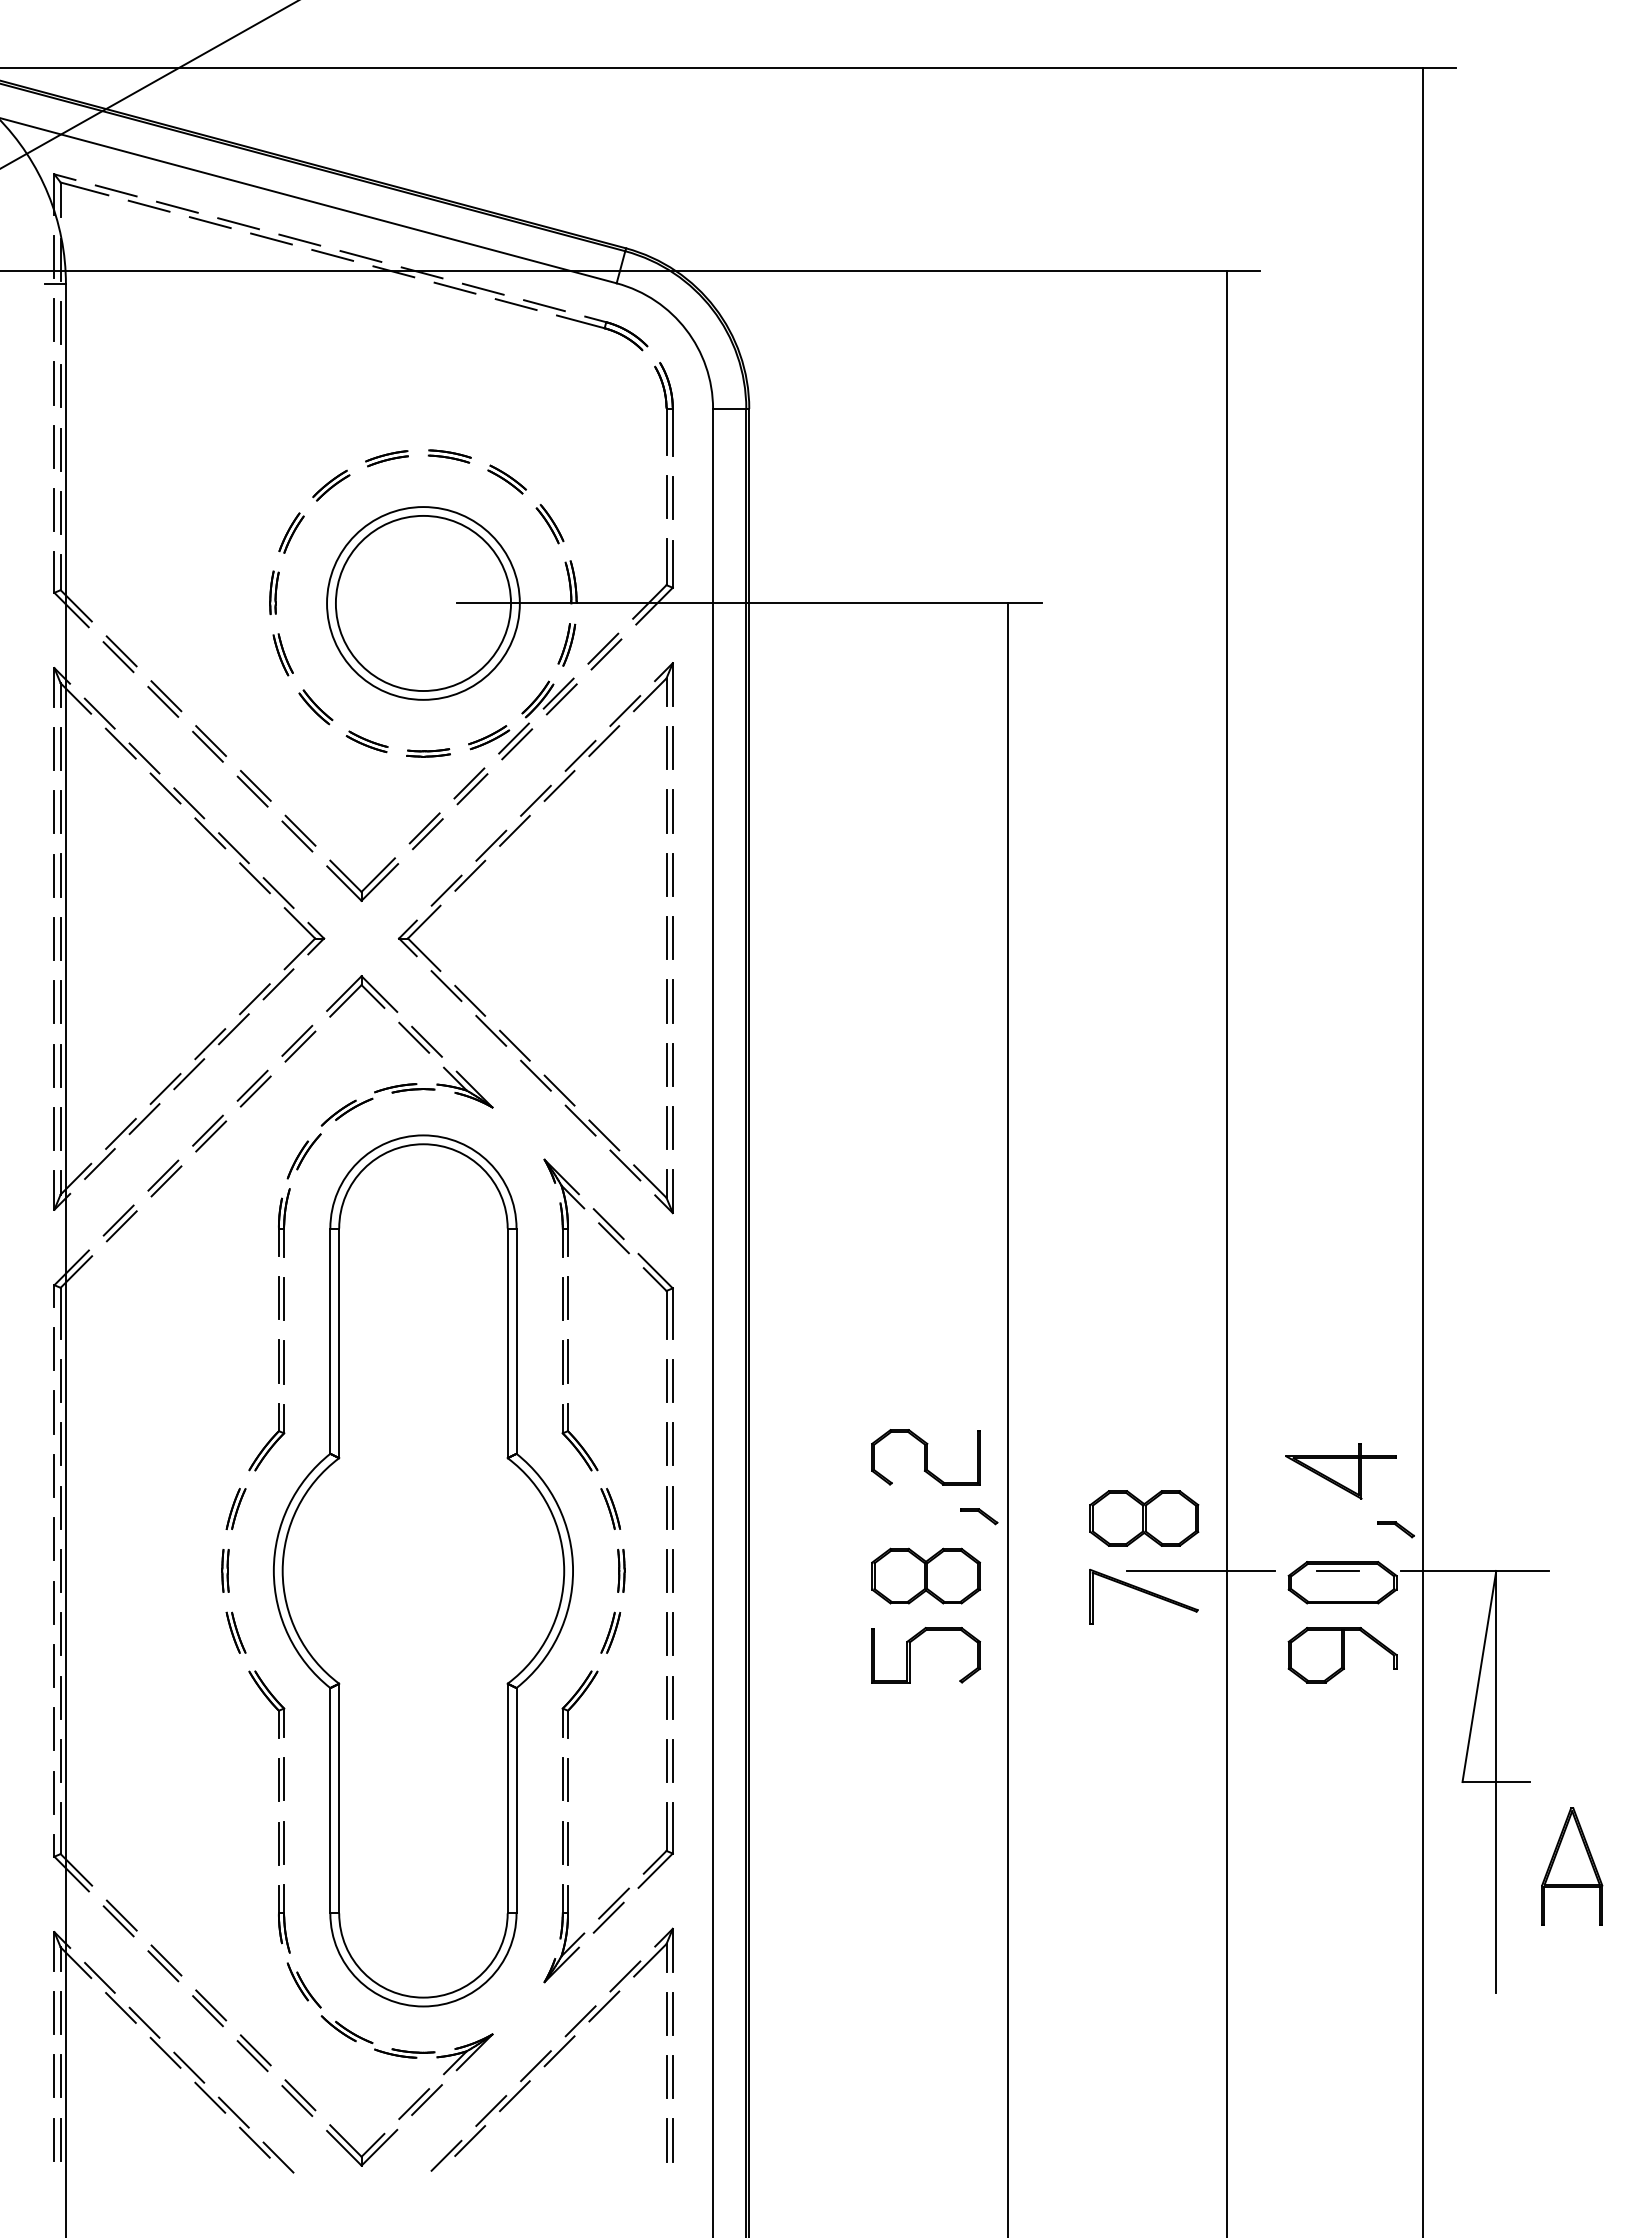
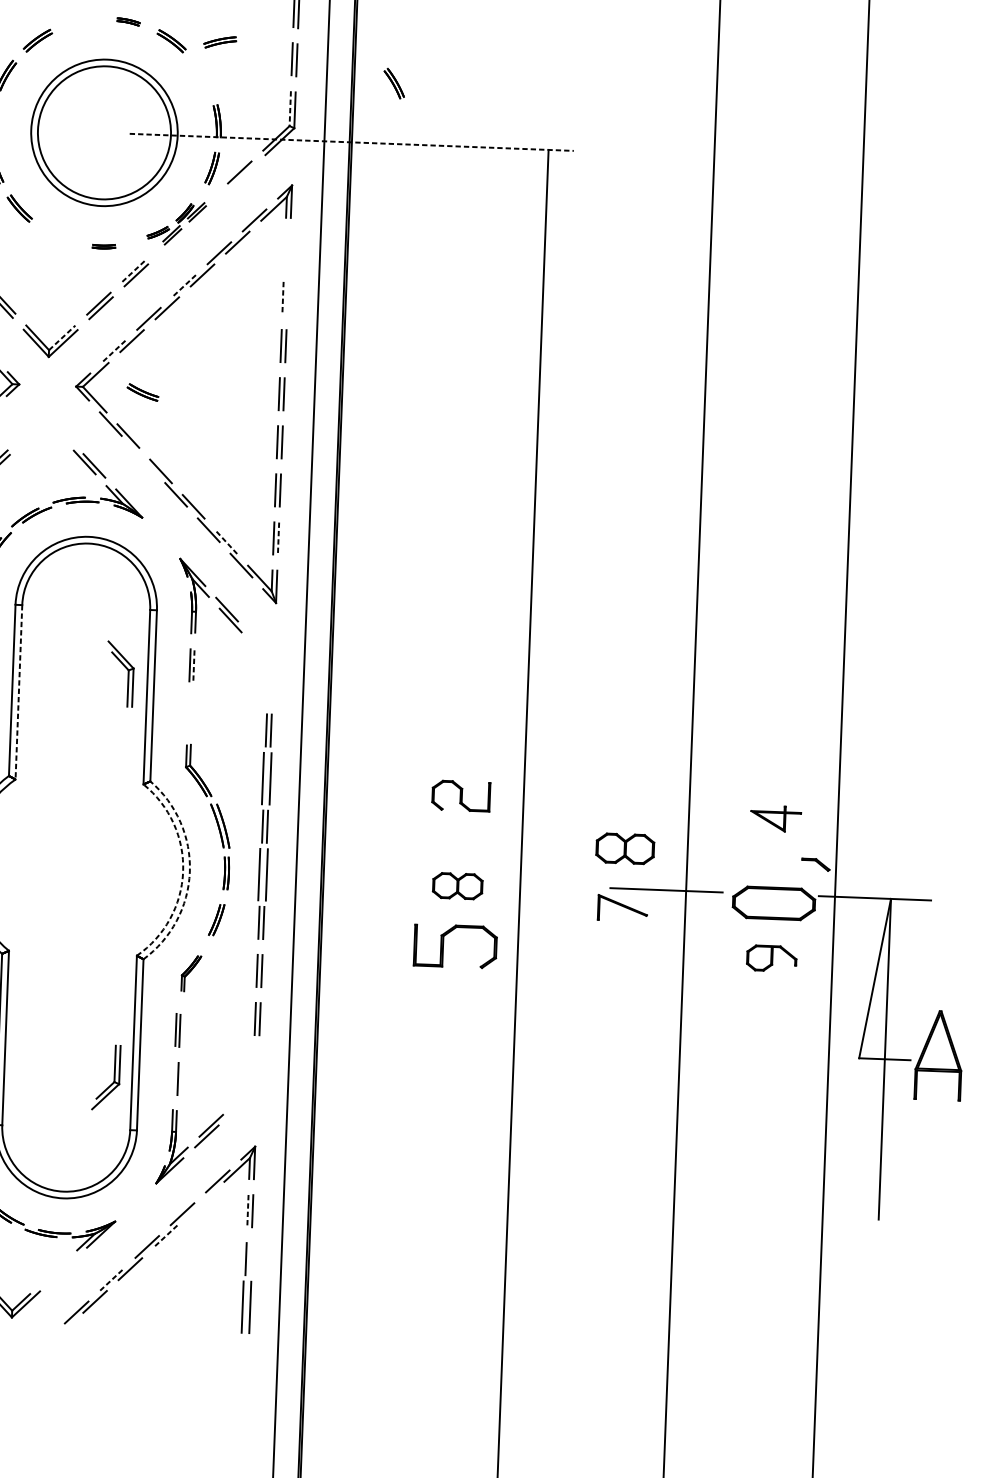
part: (449, 456) -> (128, 22), size x0.7
part: (386, 458) -> (219, 42), moved
part: (549, 524) -> (393, 83), moved
line: (666, 562) -> (290, 108), solid -> dashed
line: (749, 603) -> (352, 142), solid -> dashed
line: (606, 654) -> (242, 176), removed
part: (522, 718) -> (176, 223), size x0.7
part: (366, 741) -> (142, 392), moved
part: (669, 747) -> (287, 249), removed
part: (428, 752) -> (103, 246), size x0.7
line: (469, 783) -> (134, 270), solid -> dashed
line: (535, 801) -> (183, 286), solid -> dashed
line: (666, 811) -> (282, 297), solid -> dashed
line: (672, 811) -> (287, 298), removed
line: (378, 875) -> (62, 338), solid -> dashed
line: (446, 891) -> (113, 352), solid -> dashed
part: (366, 991) -> (49, 425), removed
line: (491, 1030) -> (143, 459), removed
line: (672, 1128) -> (278, 538), solid -> dashed
line: (603, 1135) -> (225, 542), solid -> dashed
part: (662, 1288) -> (125, 668), moved
line: (568, 1297) -> (194, 664), solid -> dashed
line: (339, 1343) -> (19, 692), solid -> dashed
part: (565, 1361) -> (190, 712), removed
part: (669, 1443) -> (266, 778), size x1.6
part: (925, 1457) -> (460, 796), size x0.7
part: (1340, 1471) -> (775, 818), size x0.6
part: (610, 1508) -> (220, 825), size x1.4
part: (979, 1516) -> (500, 842), removed
part: (1144, 1518) -> (625, 848), size x0.7
arc: (564, 1570) -> (183, 871), solid -> dashed
arc: (573, 1570) -> (190, 871), solid -> dashed
part: (669, 1570) -> (263, 874), size x1.6
line: (1337, 1570) -> (770, 893), removed
part: (925, 1575) -> (457, 885), size x0.6
part: (1143, 1596) -> (622, 908), size x0.6
part: (1342, 1655) -> (771, 958), size x0.6
part: (579, 1704) -> (190, 973), size x0.7
line: (562, 1842) -> (173, 1077), removed
part: (663, 1852) -> (112, 1083), moved
part: (1572, 1866) -> (939, 1055), moved
line: (604, 2006) -> (201, 1203), removed
line: (666, 2014) -> (247, 1211), solid -> dashed
line: (559, 2051) -> (165, 1236), solid -> dashed
line: (672, 2077) -> (250, 1259), removed
part: (420, 2102) -> (58, 1271), removed
line: (491, 2110) -> (112, 1279), solid -> dashed
part: (669, 2140) -> (246, 1307), size x1.6

